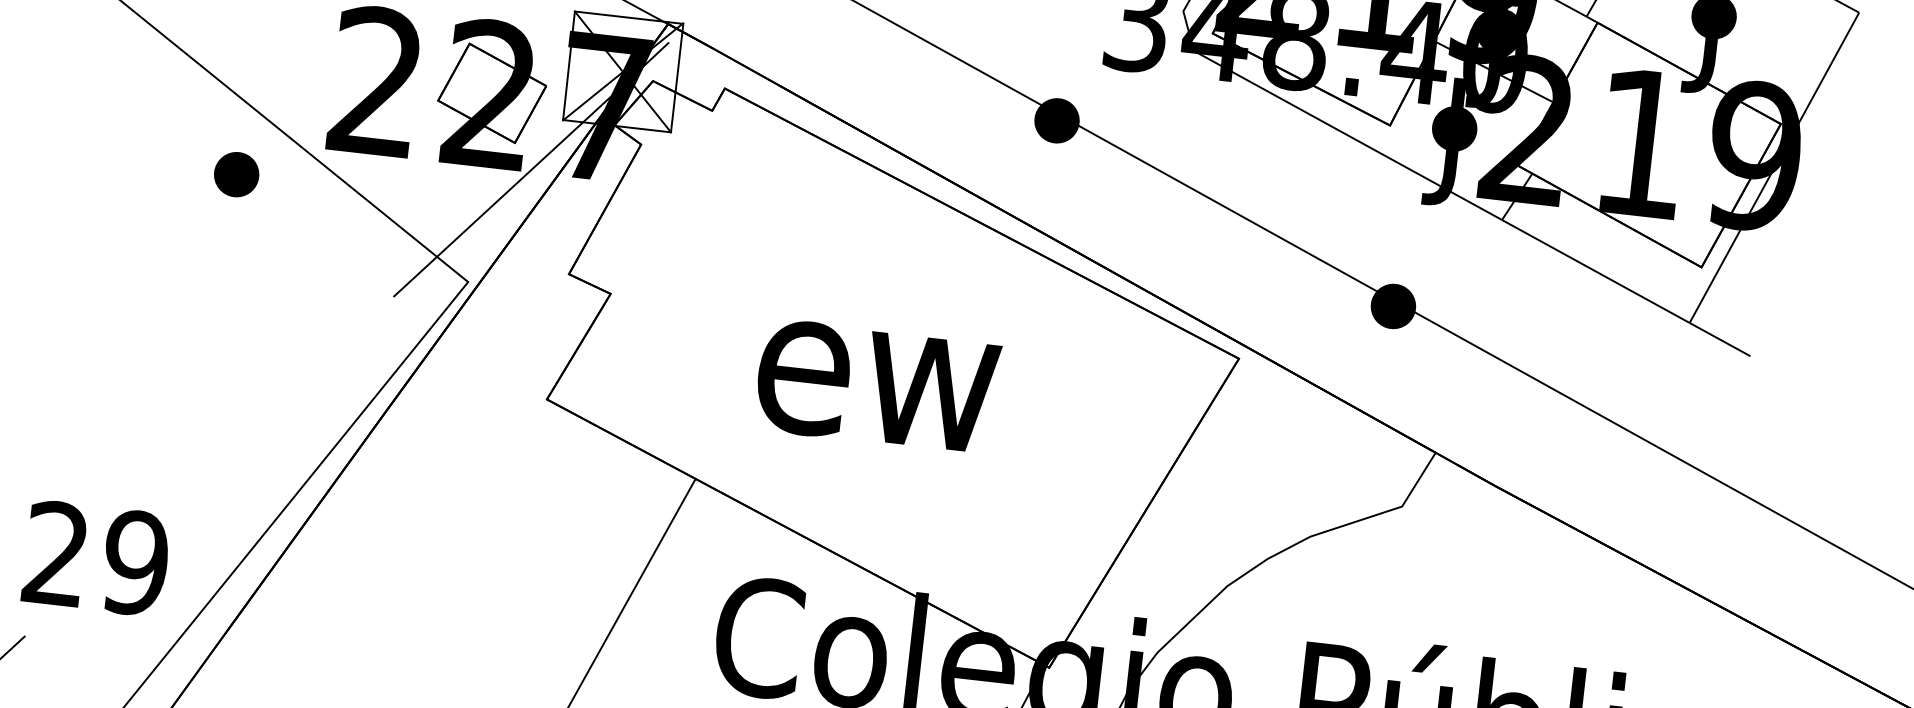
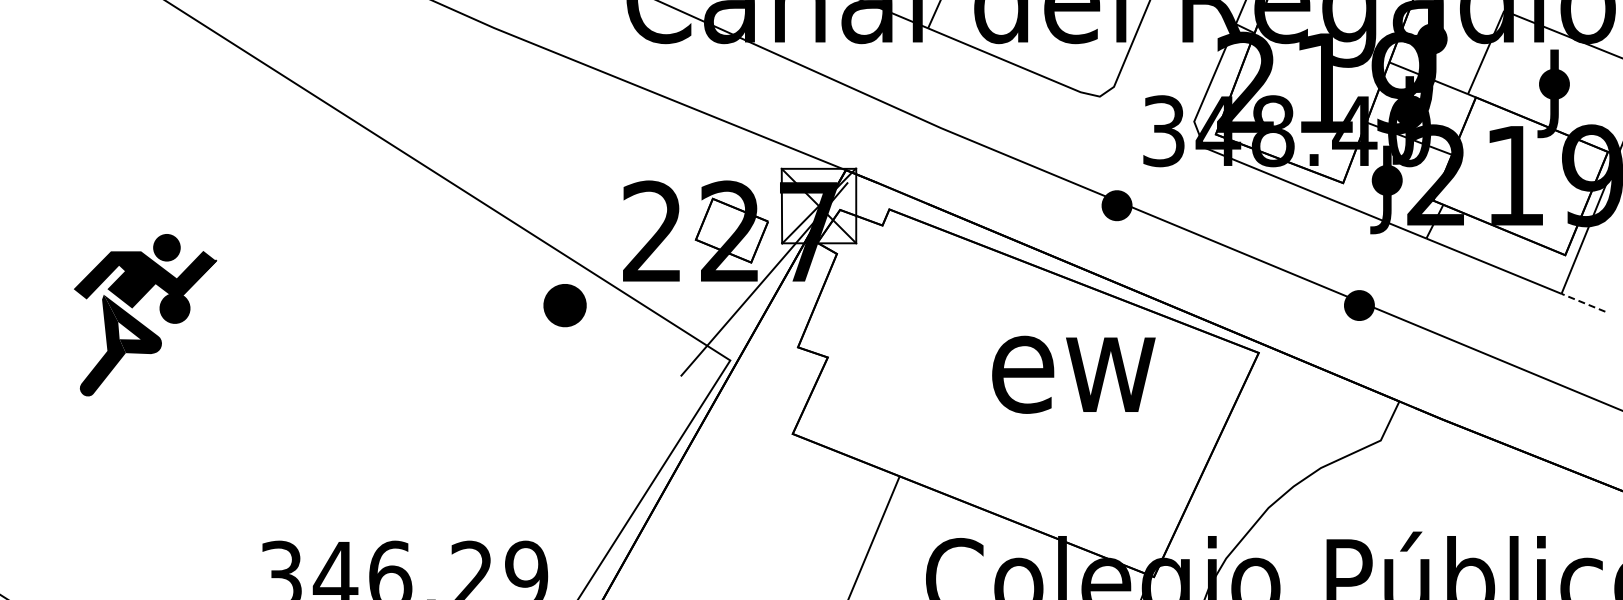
part: (235, 174) -> (564, 305), size x1.4
line: (1720, 339) -> (1583, 302), solid -> dashed
text: (876, 386) -> (1073, 374), moved

